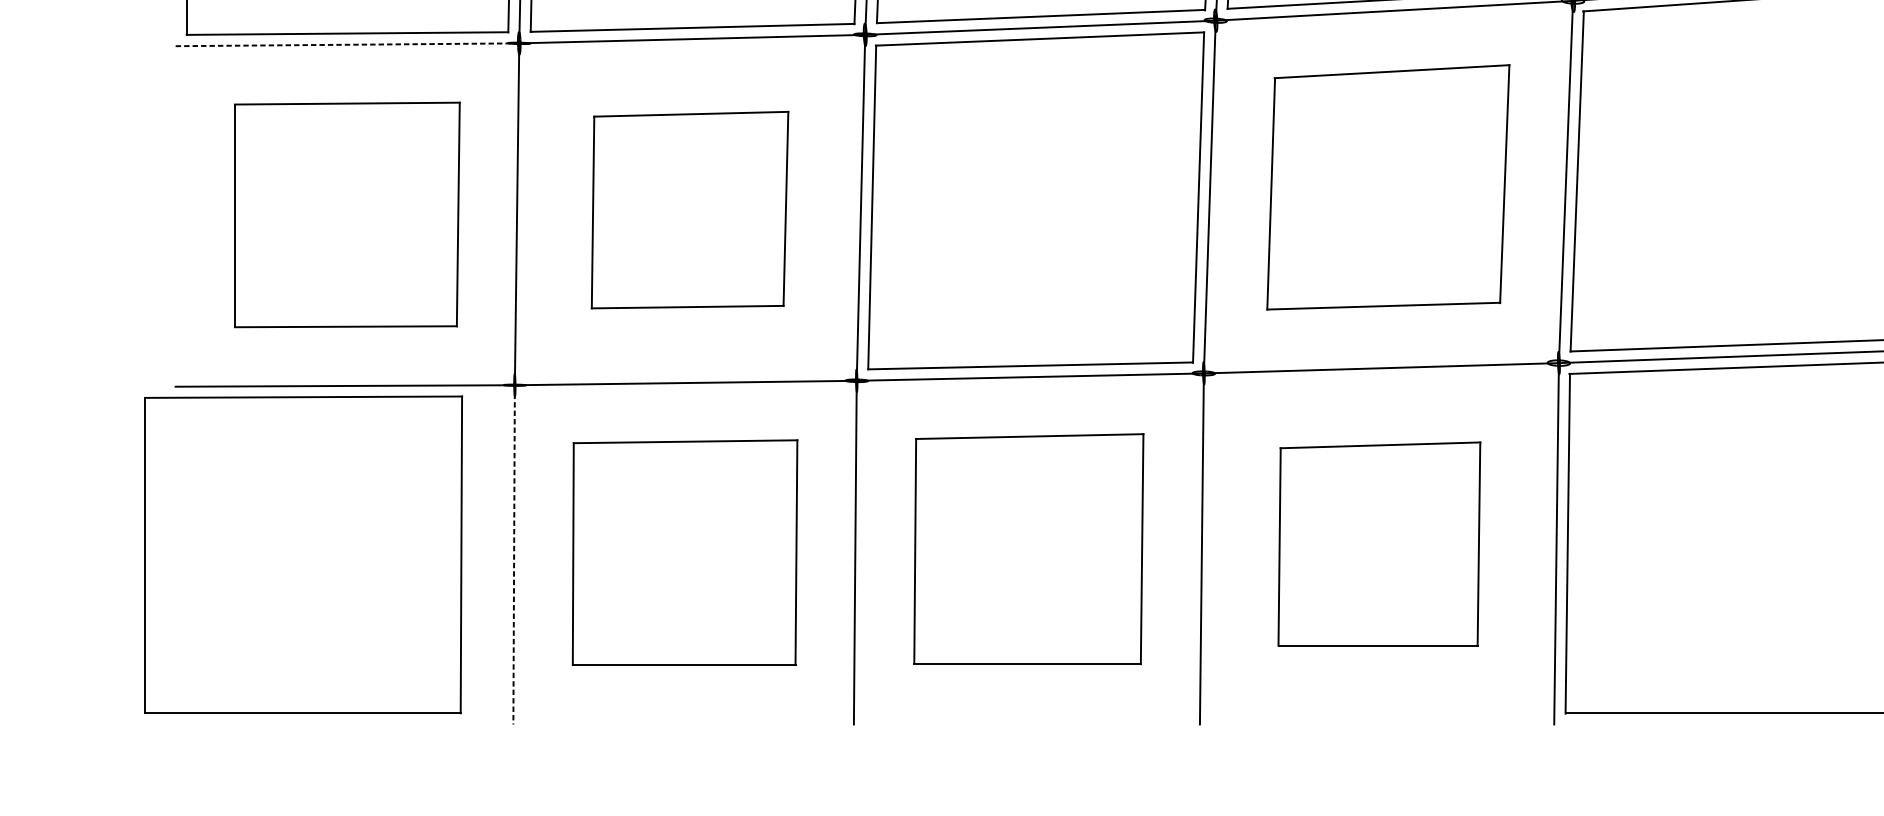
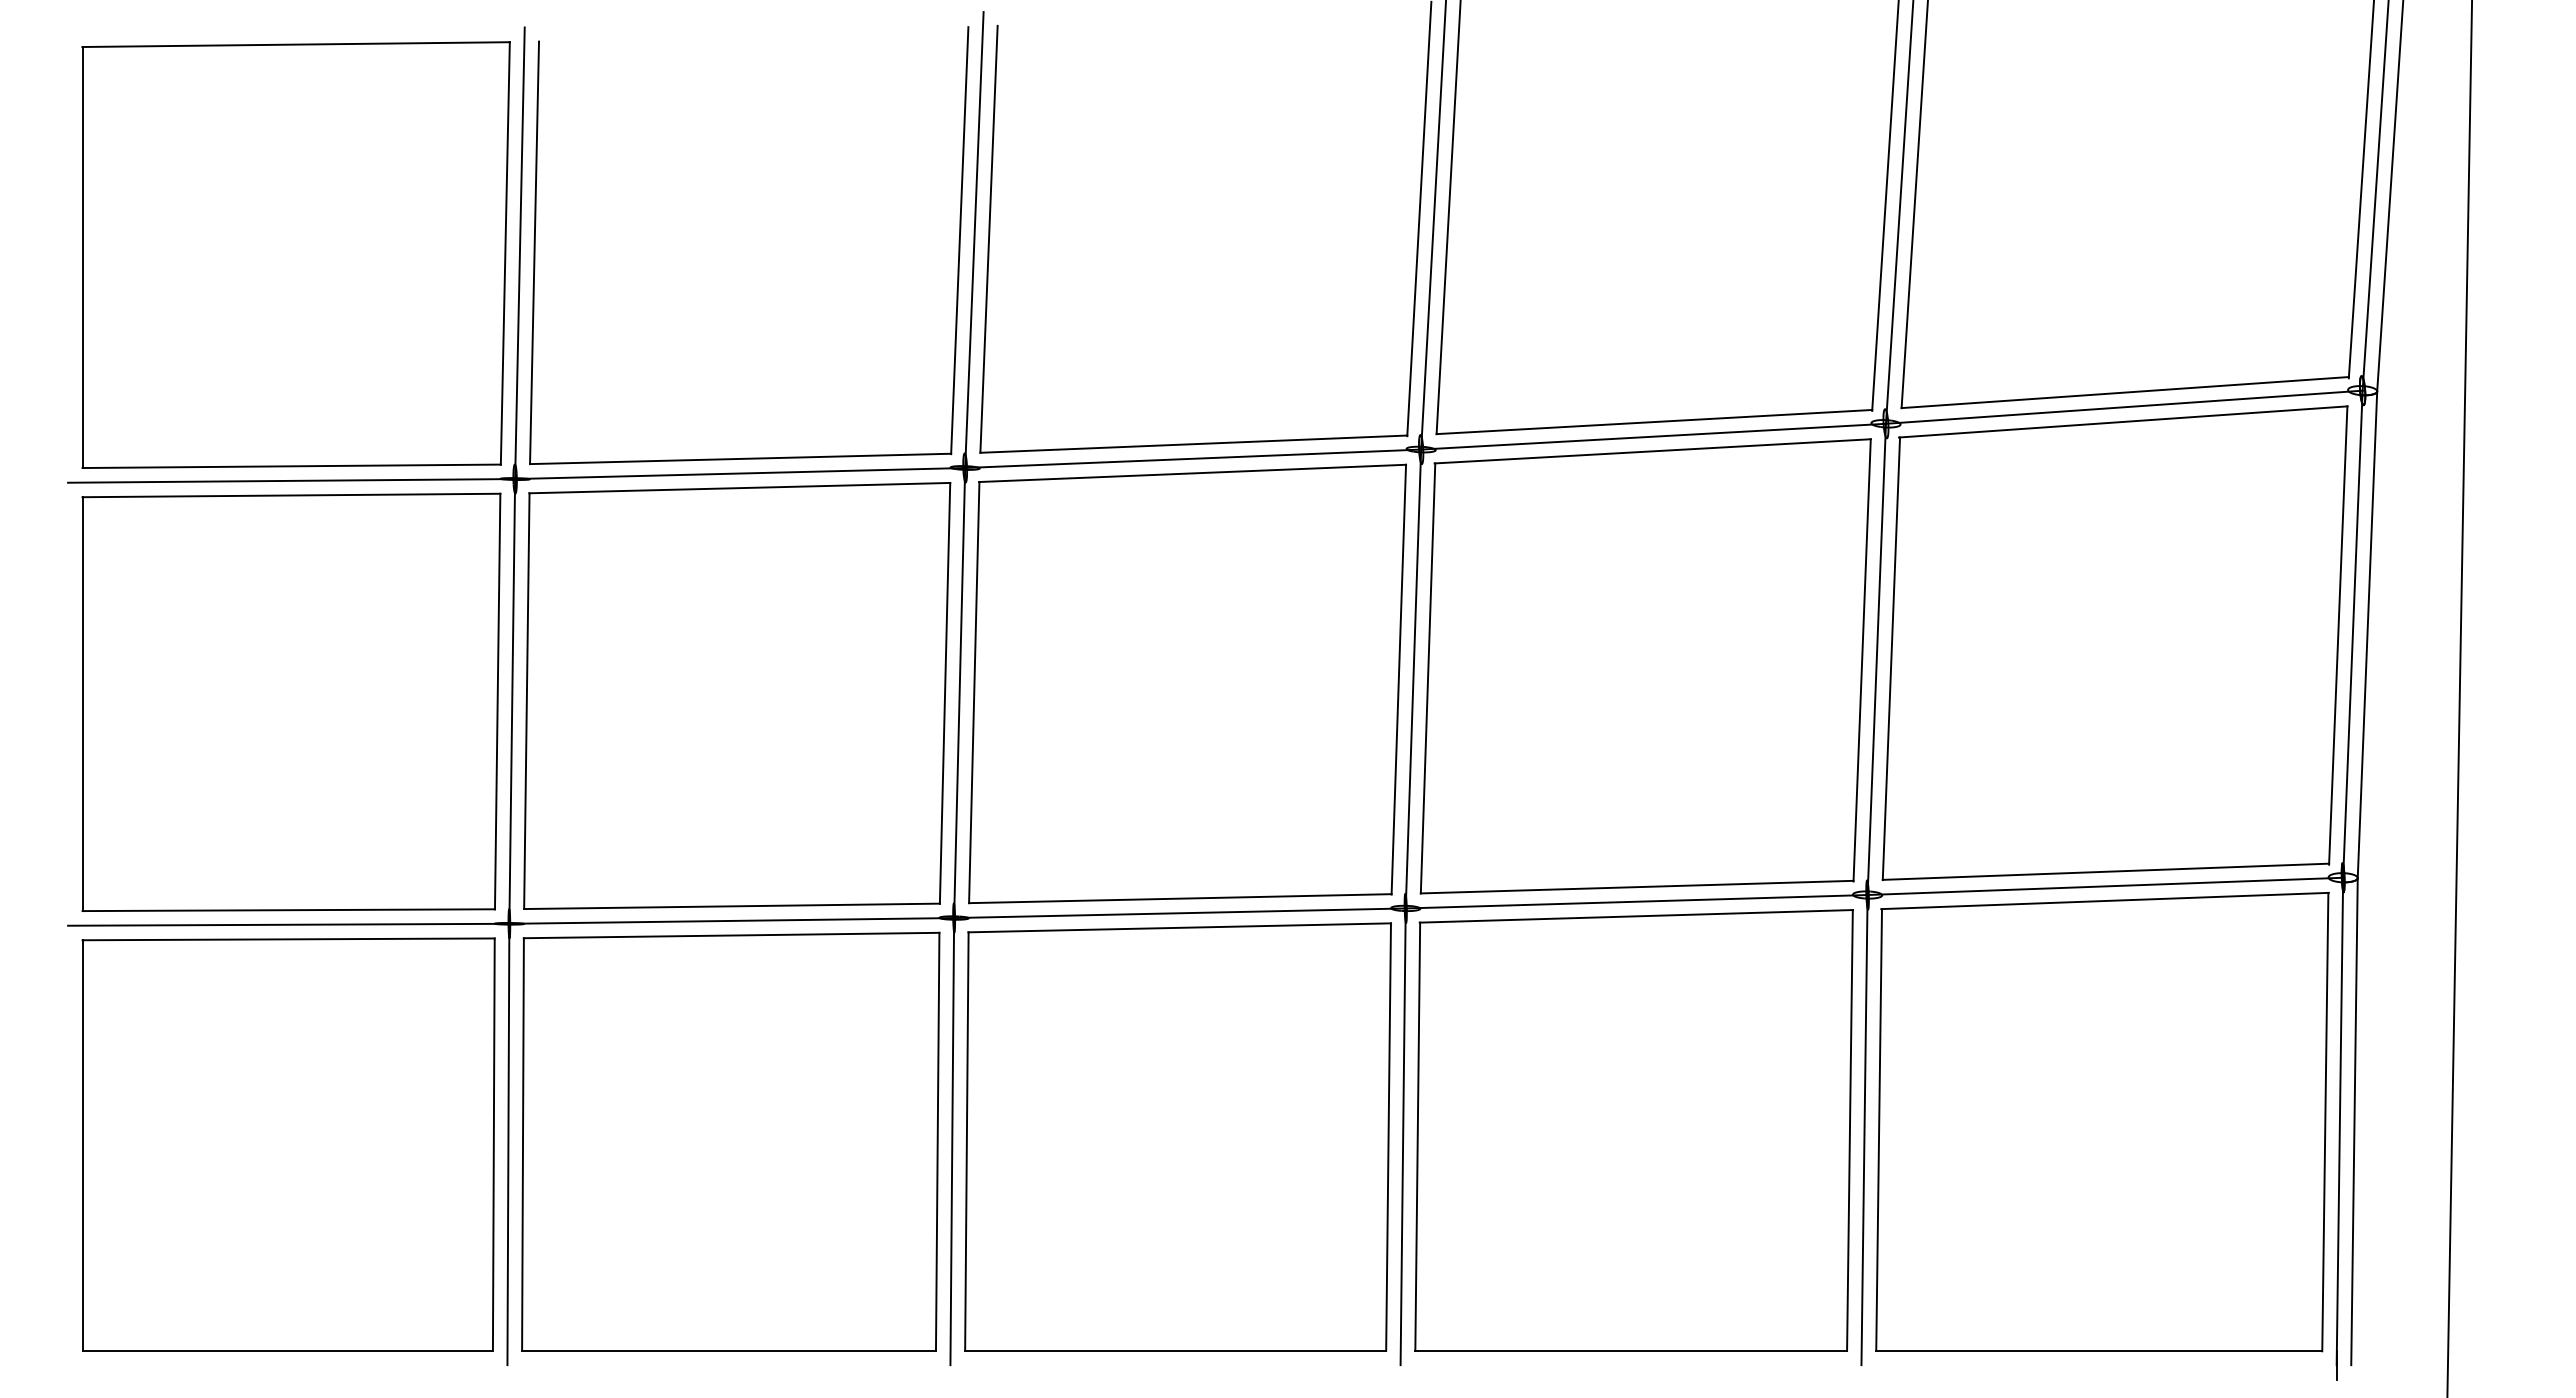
line: (347, 44) -> (291, 480), dashed -> solid
part: (1388, 187) -> (1645, 666), size x1.43
part: (690, 209) -> (737, 695), size x1.67
part: (347, 214) -> (291, 701), size x1.43
part: (1378, 544) -> (1633, 1130), size x1.67
part: (1028, 548) -> (1177, 1136), size x1.43
part: (684, 552) -> (730, 1141), size x1.43
part: (303, 554) -> (288, 1144), moved
line: (514, 554) -> (508, 1144), dashed -> solid

